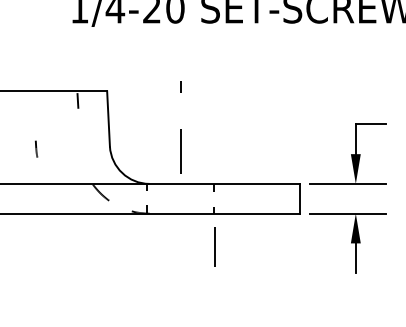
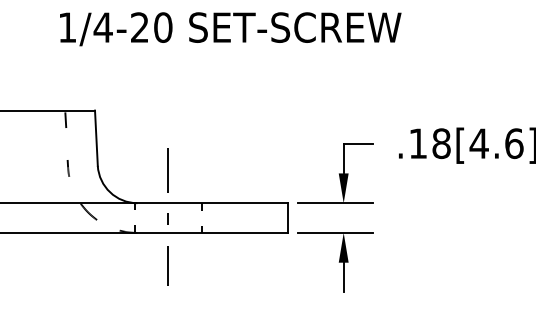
line: (179, 87) -> (167, 218), moved
line: (36, 149) -> (68, 168), moved
line: (213, 246) -> (167, 265), moved

